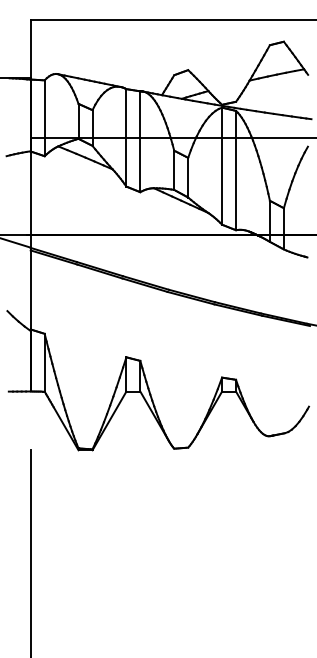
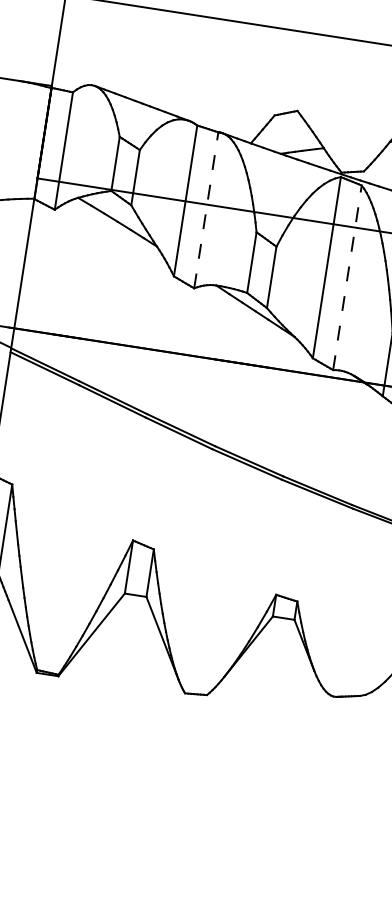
line: (140, 141) -> (206, 209), solid -> dashed
line: (236, 170) -> (348, 277), solid -> dashed

